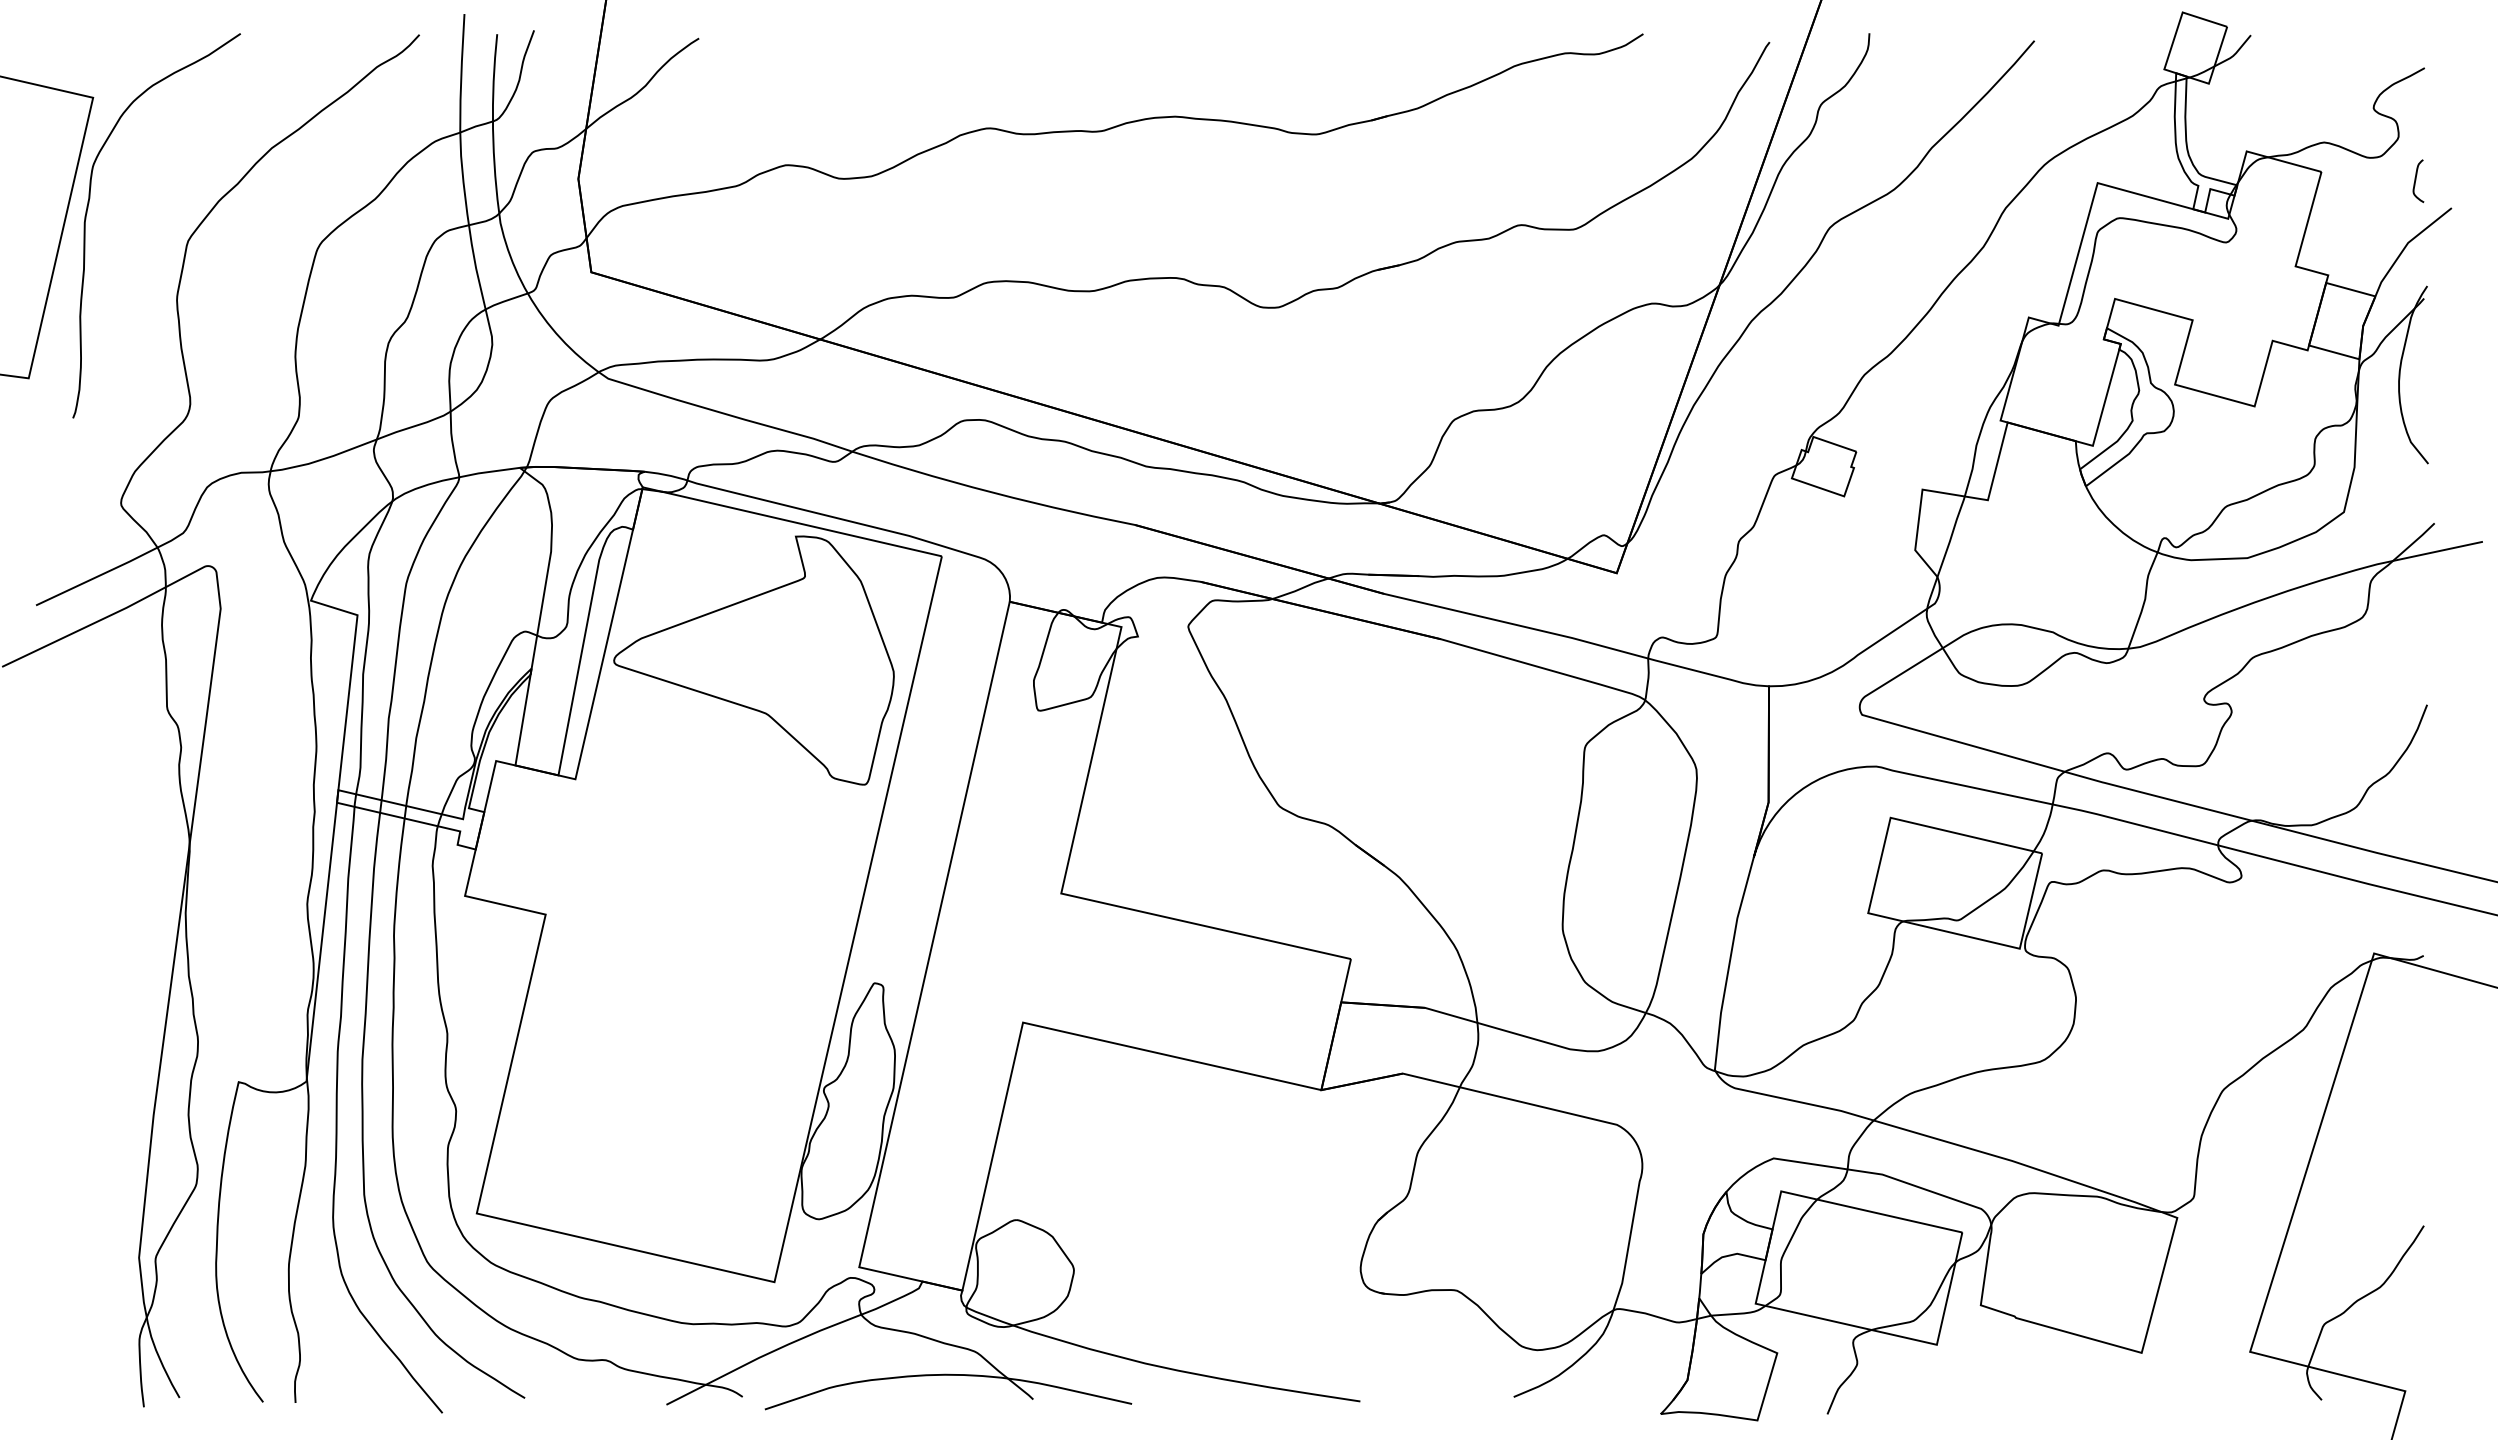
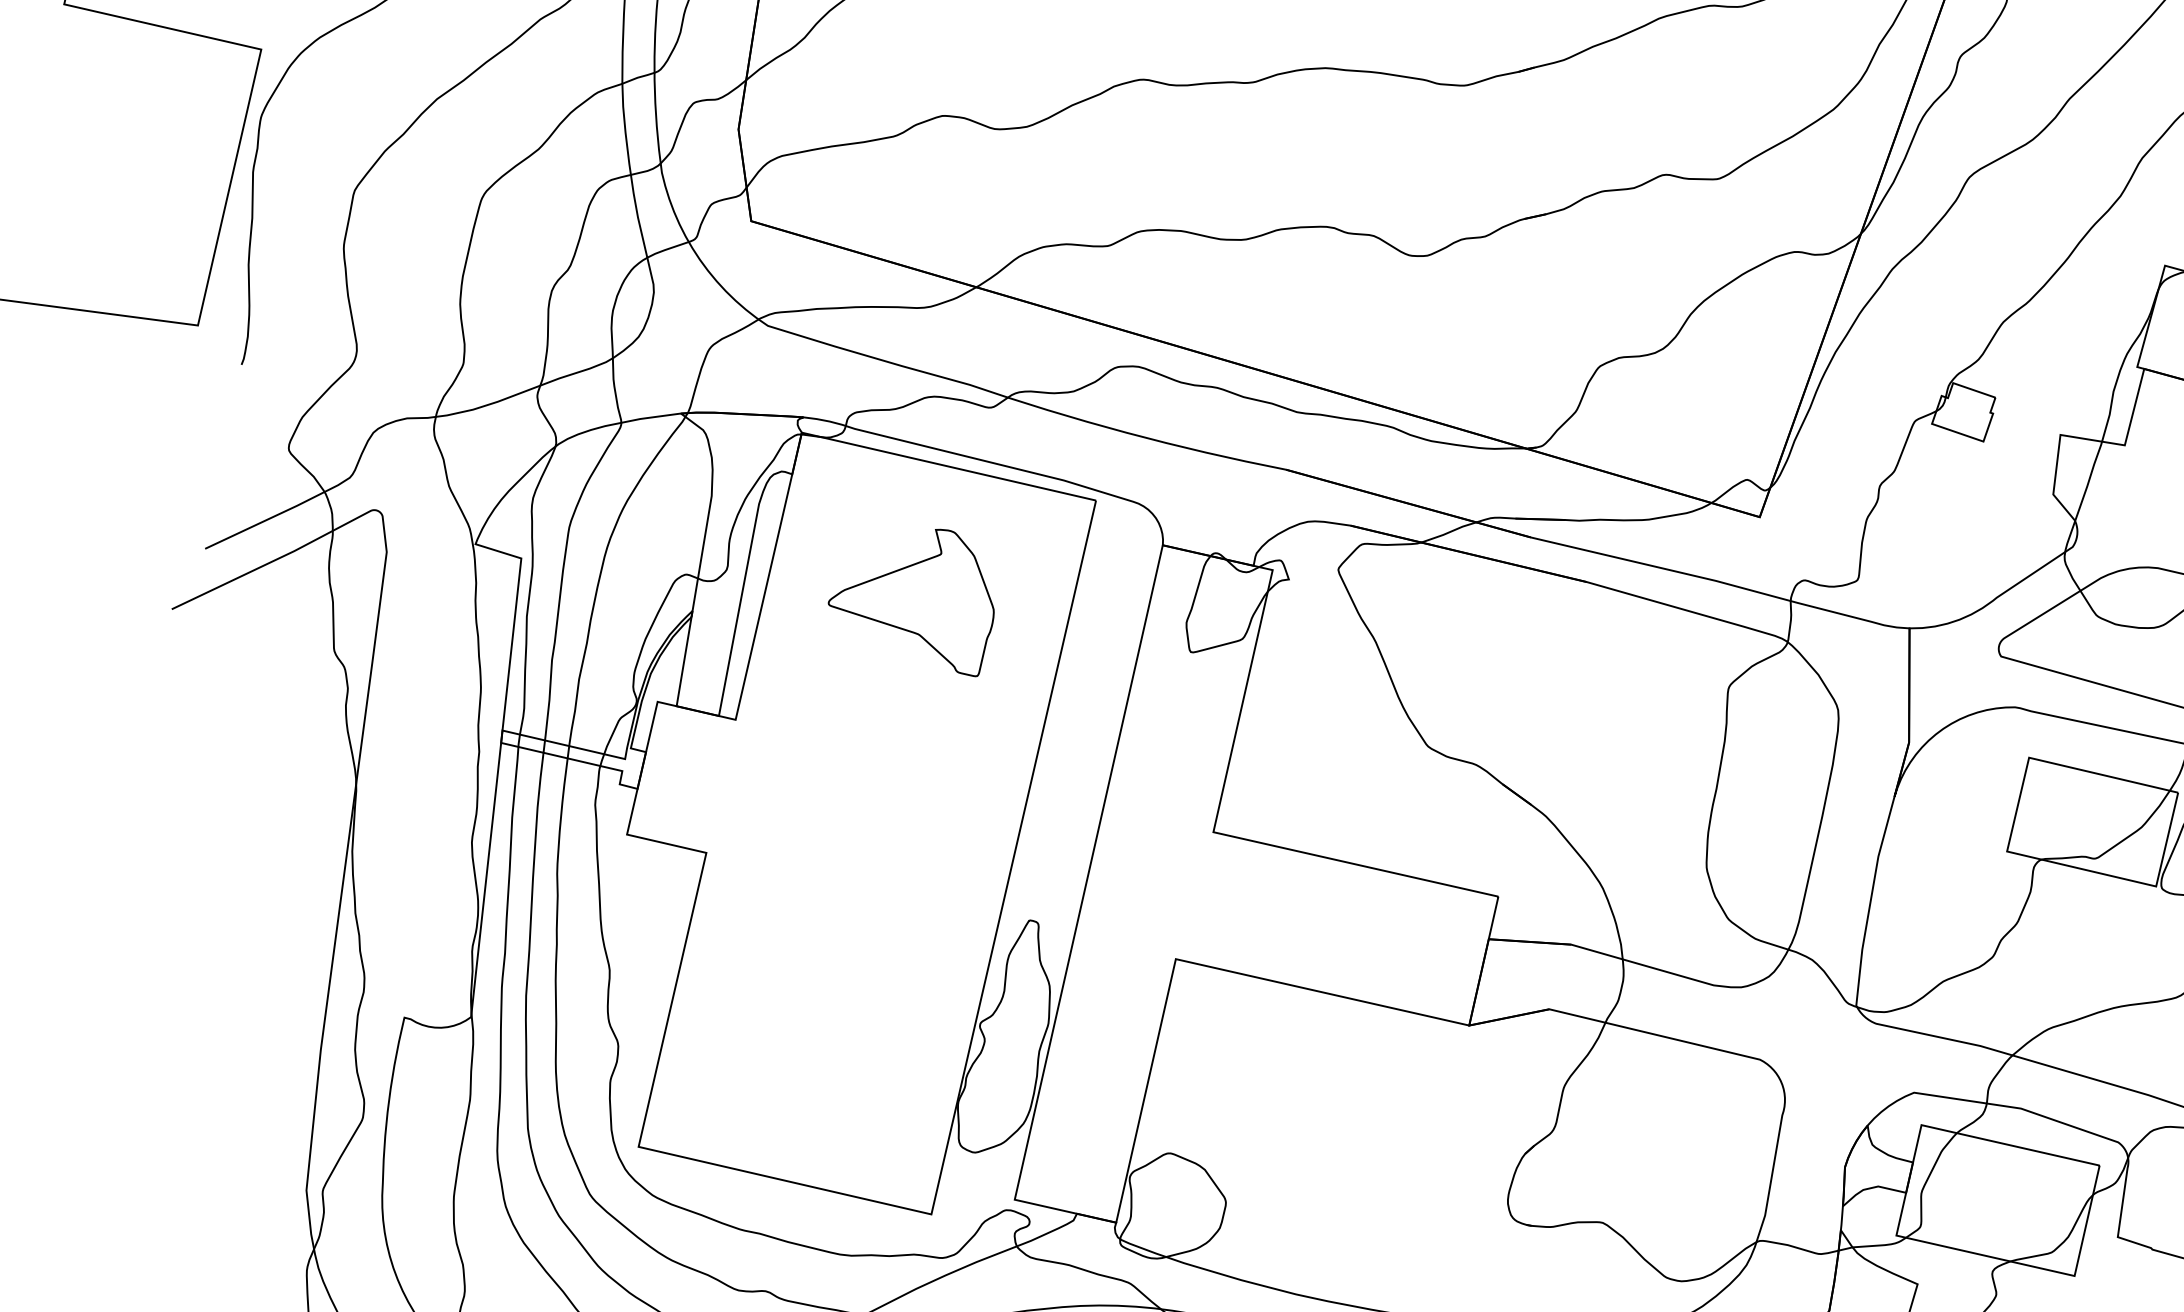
part: (753, 660) -> (910, 602), size x0.6

